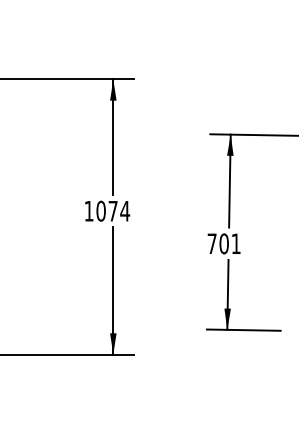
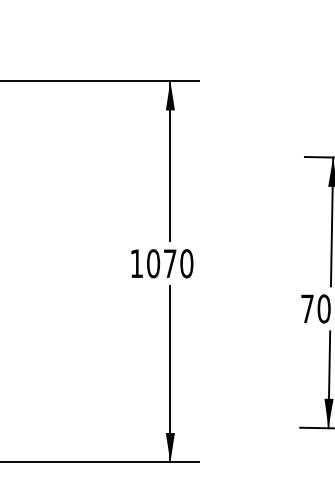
text: (125, 210) -> (187, 262), 1074 -> 1070

